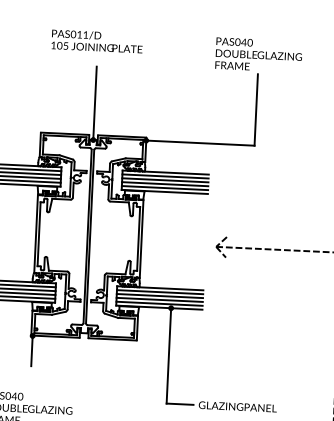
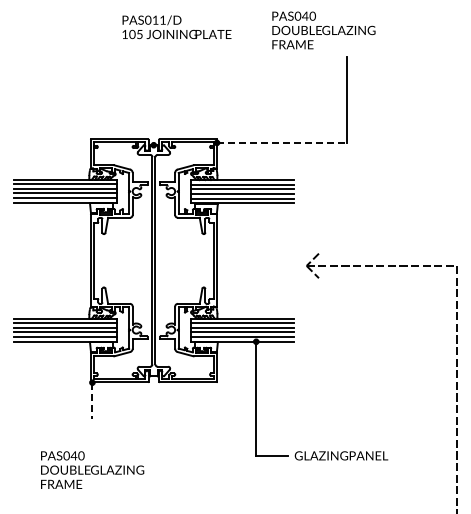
text: (96, 41) -> (176, 27), moved
text: (258, 55) -> (323, 30), moved
line: (94, 103) -> (153, 101), removed
line: (200, 142) -> (281, 142), solid -> dashed
line: (32, 351) -> (92, 401), solid -> dashed

